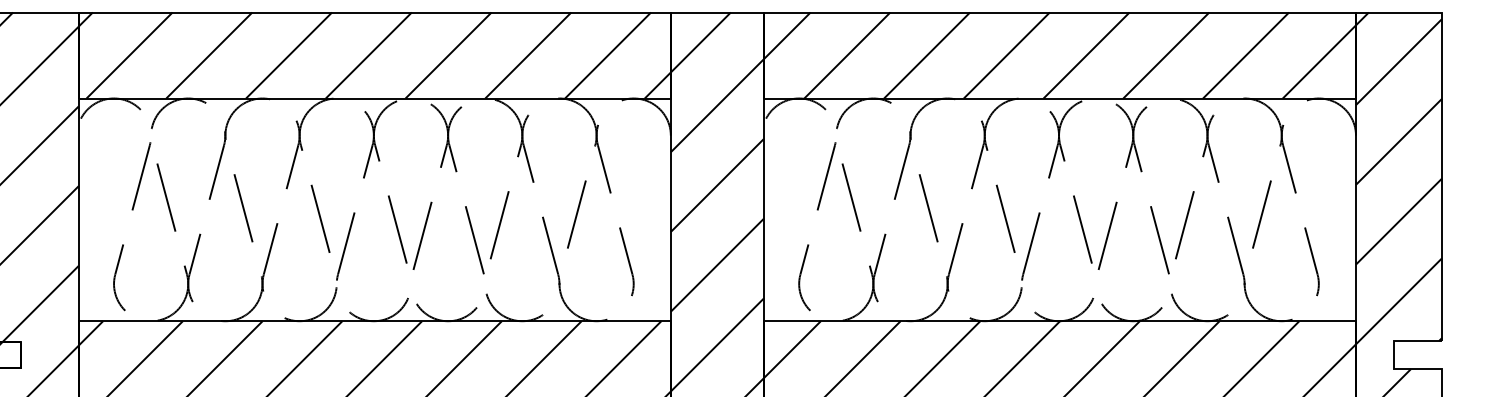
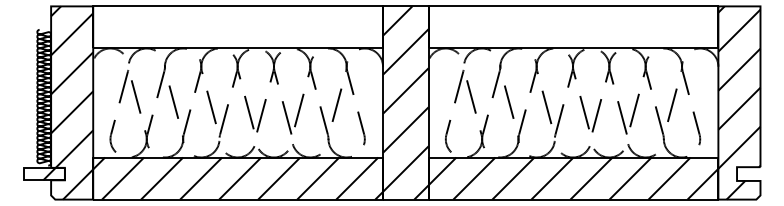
hatch: (375, 55) -> (238, 27), removed
hatch: (1060, 55) -> (573, 27), removed

